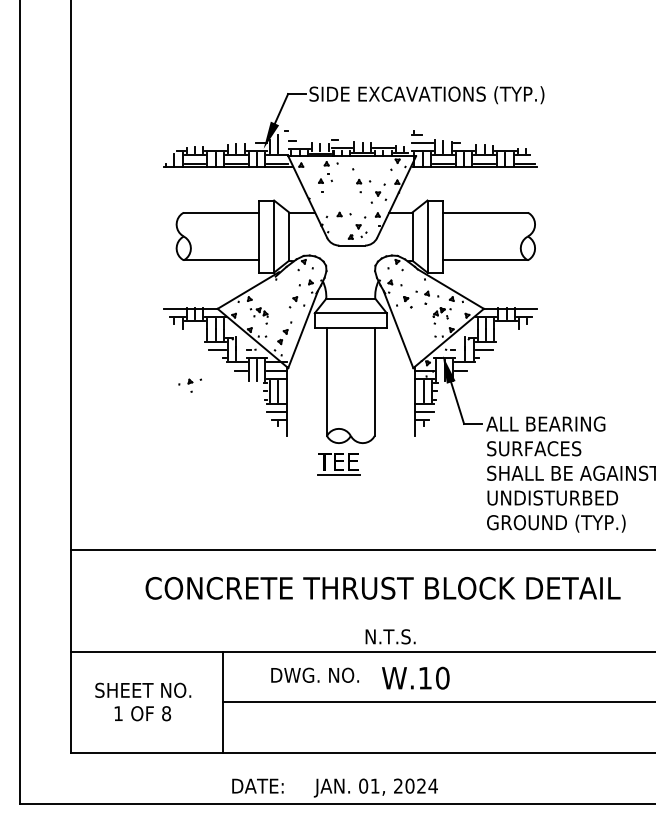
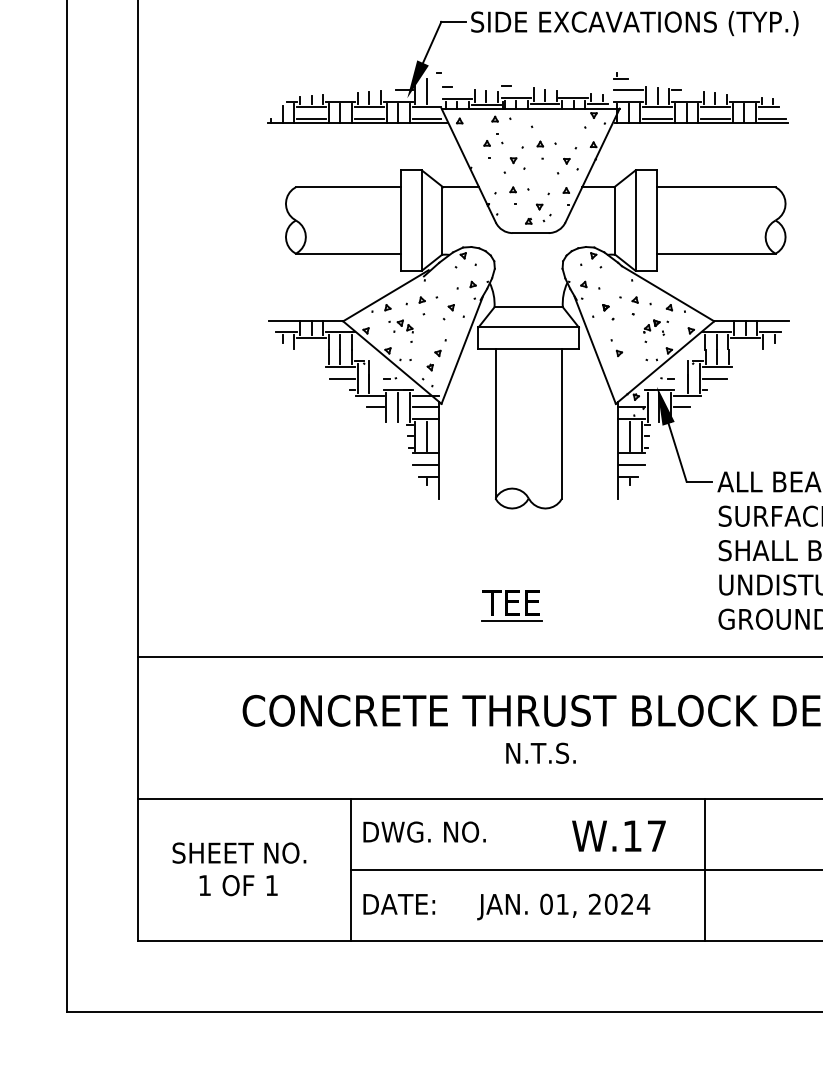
part: (340, 193) -> (514, 160), added
part: (413, 327) -> (616, 347), added
part: (189, 385) -> (420, 305), moved
part: (338, 464) -> (511, 606), moved
text: (390, 636) -> (540, 752), moved
text: (314, 674) -> (423, 830), moved
text: (442, 677) -> (656, 835), W.10 -> W.17
line: (477, 702) -> (705, 869), added
text: (166, 713) -> (271, 885), 8 -> 1
text: (334, 787) -> (505, 906), moved

